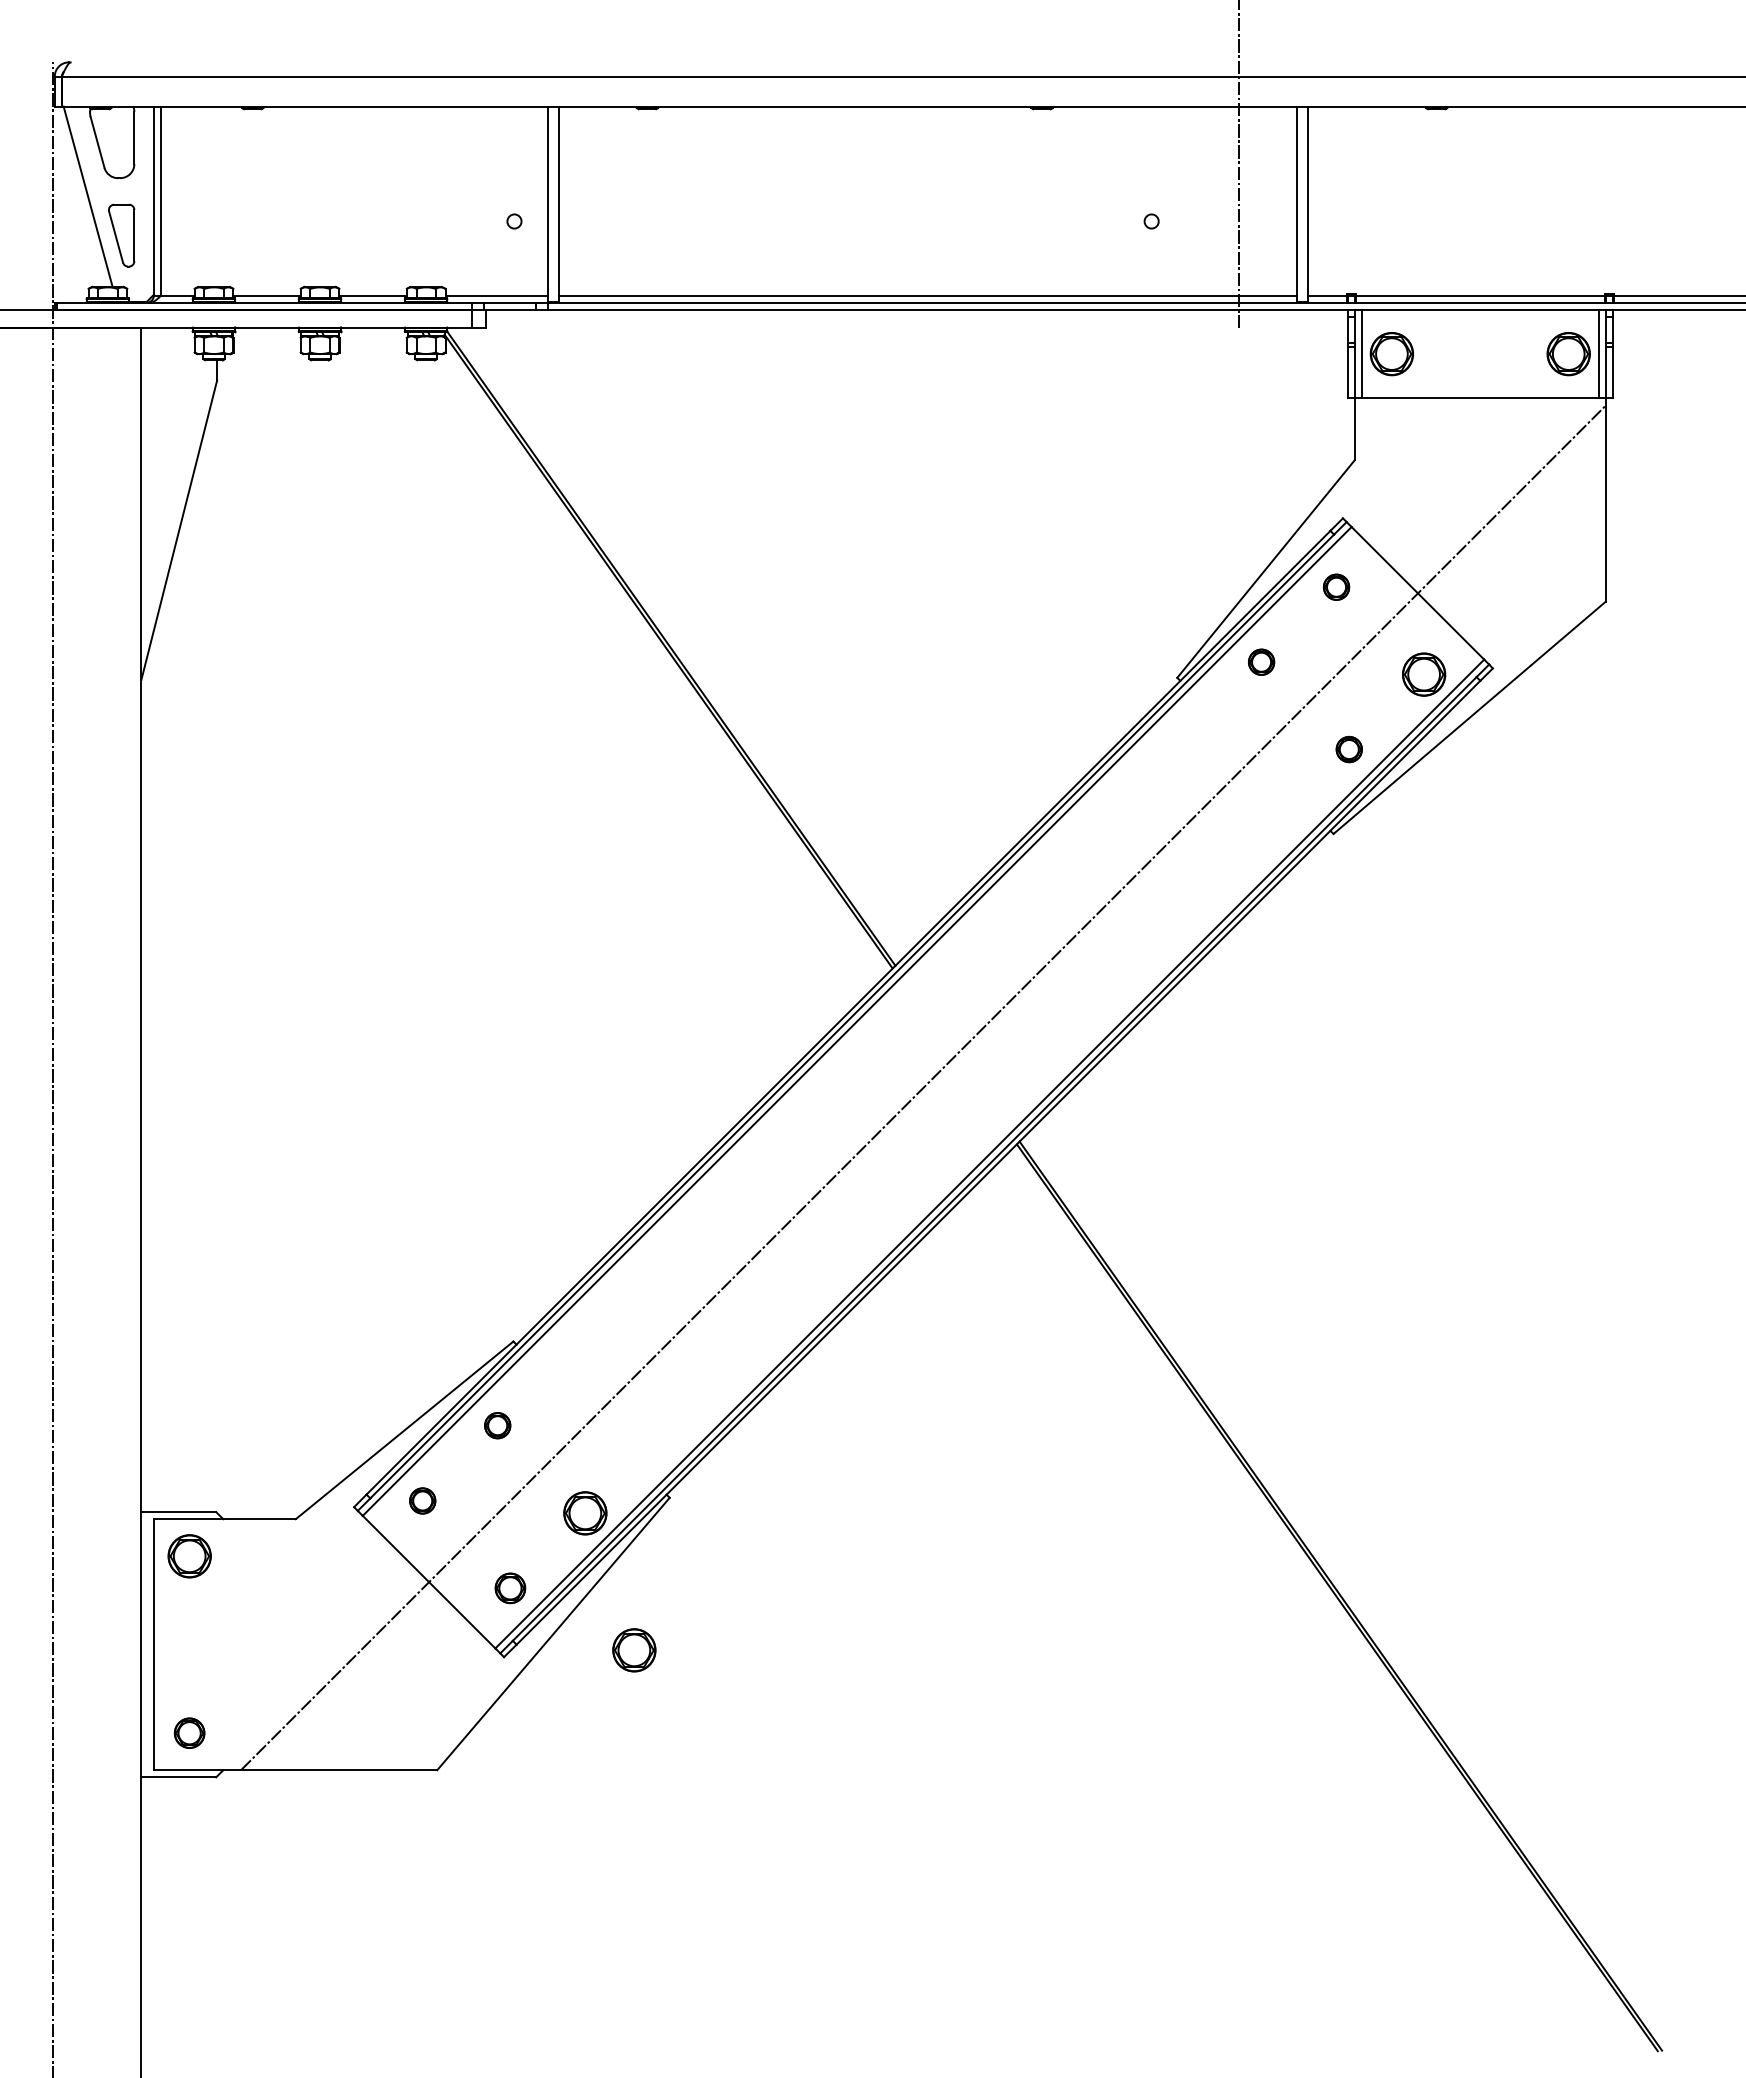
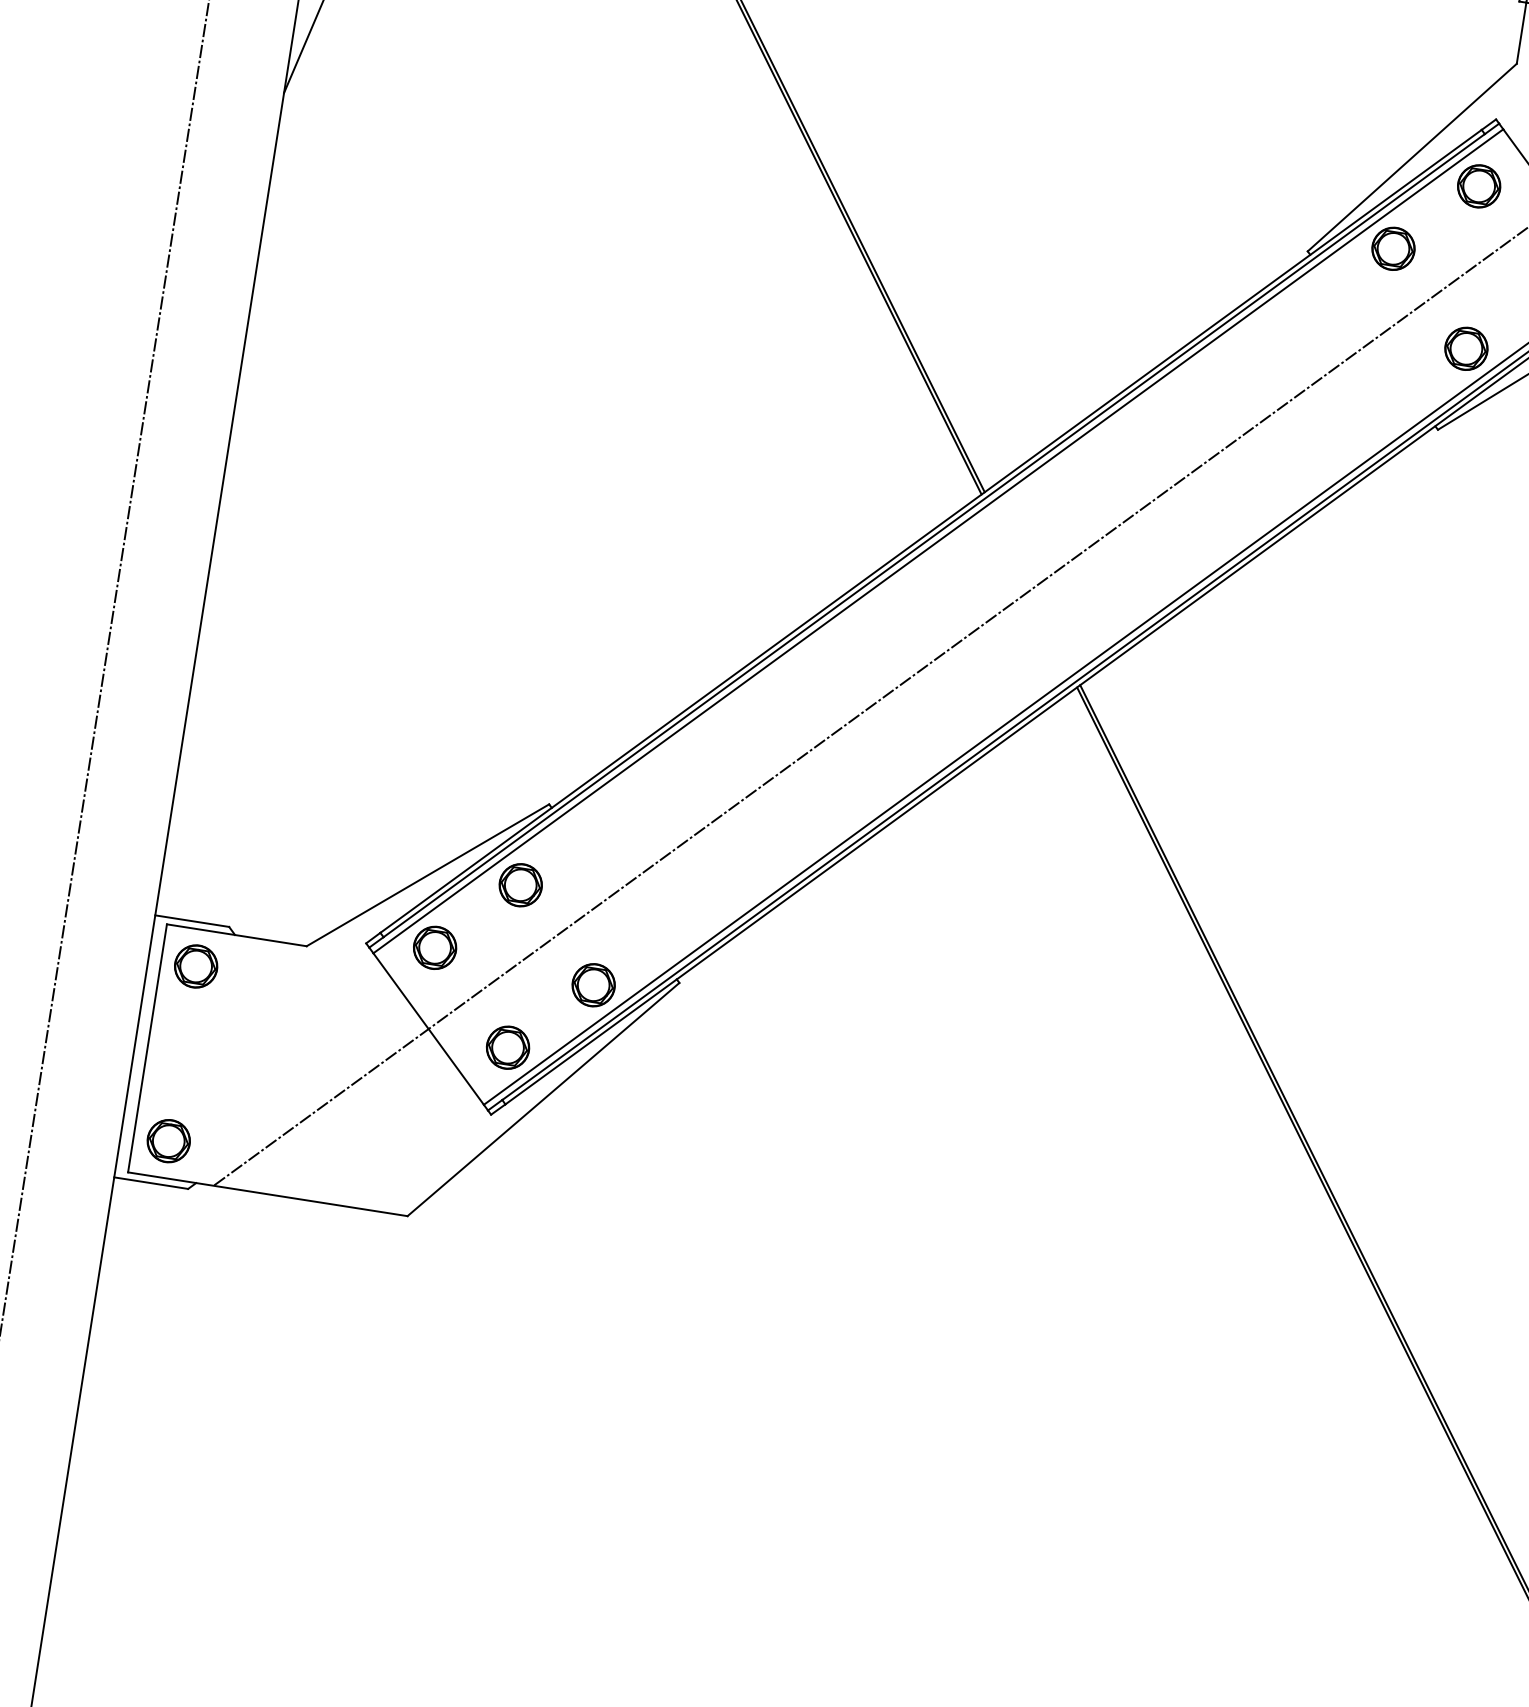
part: (1336, 587) -> (1479, 186), size x1.67
part: (1261, 662) -> (1393, 249), size x1.67
part: (1349, 749) -> (1466, 348), size x1.67
part: (497, 1425) -> (520, 884), size x1.67
part: (422, 1500) -> (434, 947), size x1.67
part: (510, 1588) -> (508, 1047), size x1.43
part: (634, 1650) -> (621, 1128), removed
part: (189, 1733) -> (168, 1141), size x1.43

